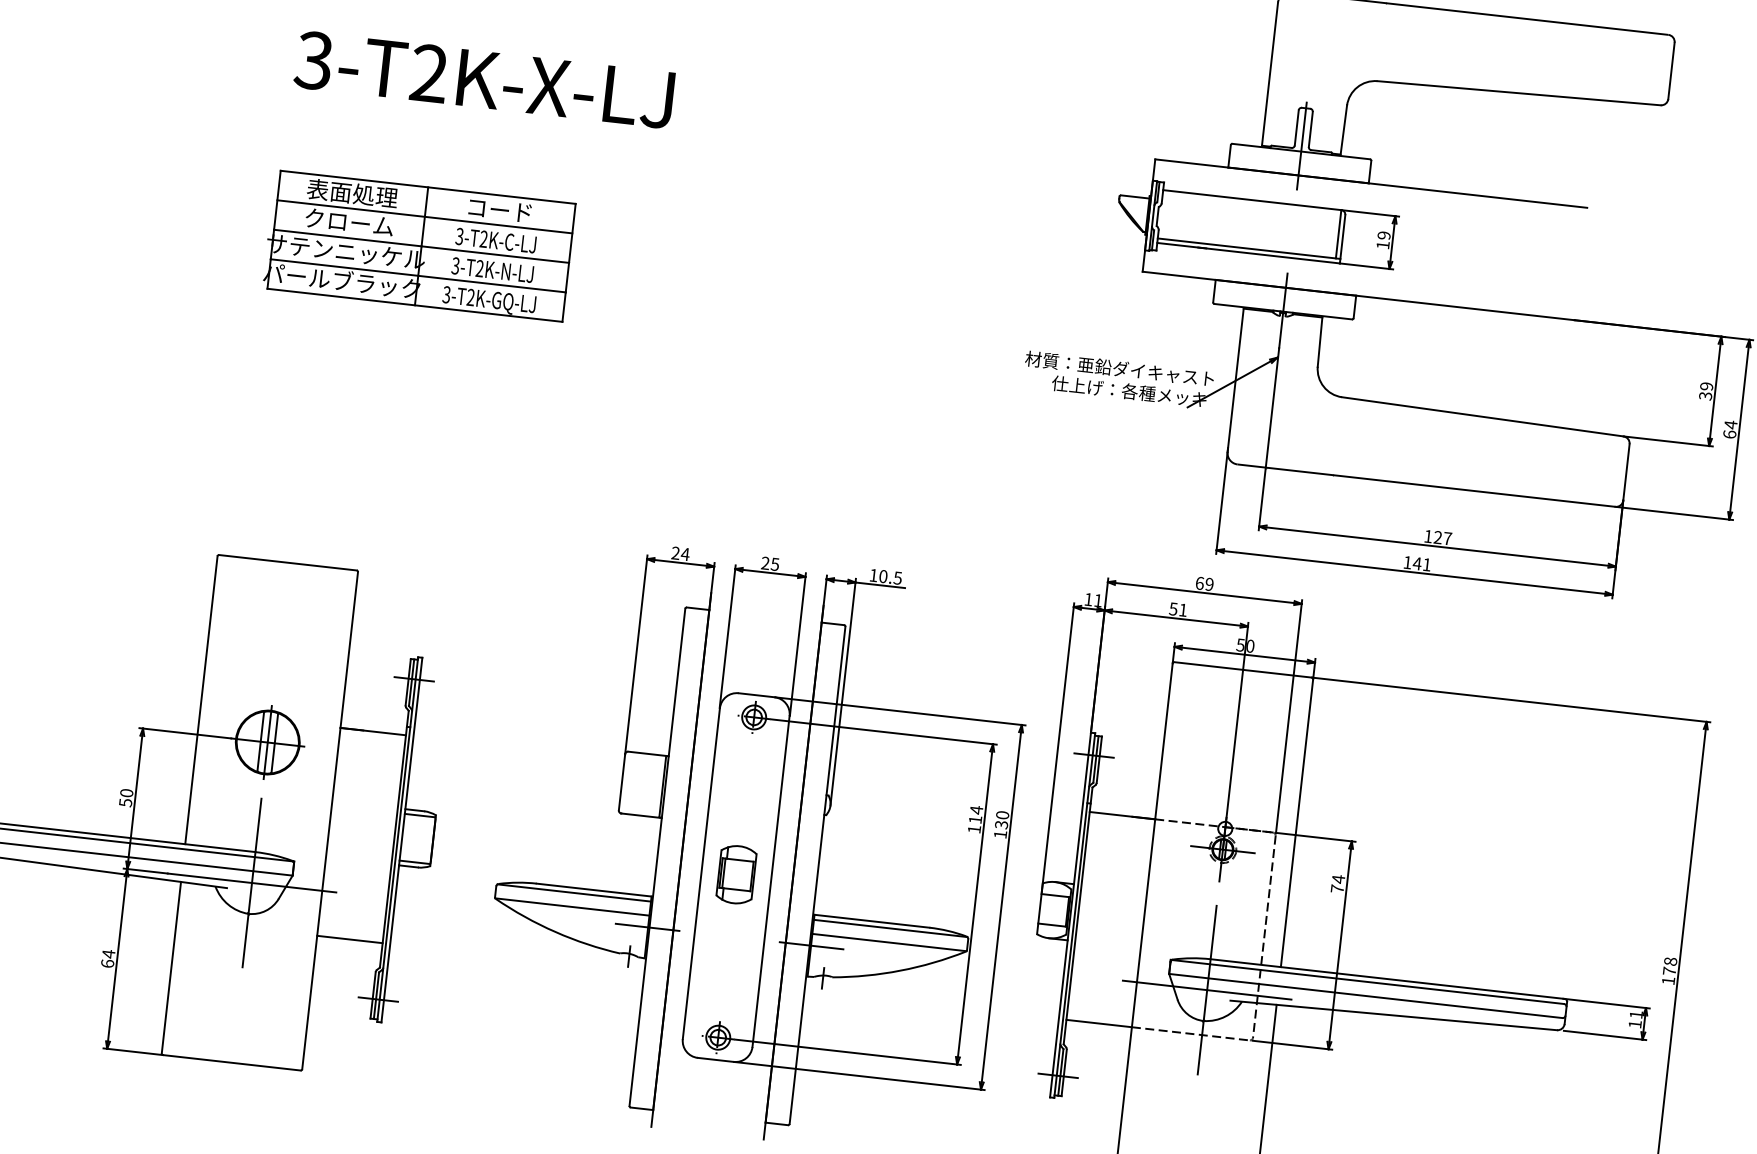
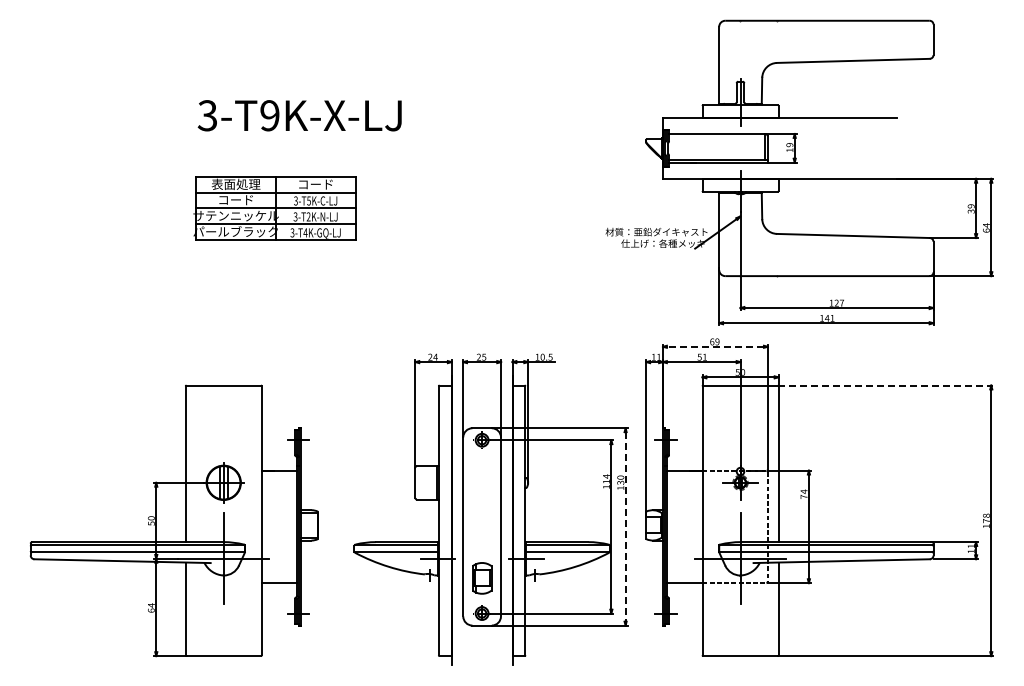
text: (428, 73) -> (269, 115), 3-T2K-X-LJ -> 3-T9K-X-LJ
text: (348, 221) -> (235, 199), クローム -> コード
text: (482, 238) -> (308, 200), 3-T2K-C-LJ -> 3-T5K-C-LJ
text: (470, 296) -> (305, 232), 3-T2K-GQ-LJ -> 3-T4K-GQ-LJ
line: (1203, 592) -> (714, 346), solid -> dashed
line: (1511, 699) -> (885, 385), solid -> dashed
part: (737, 875) -> (482, 578), moved
line: (1001, 906) -> (625, 526), solid -> dashed

